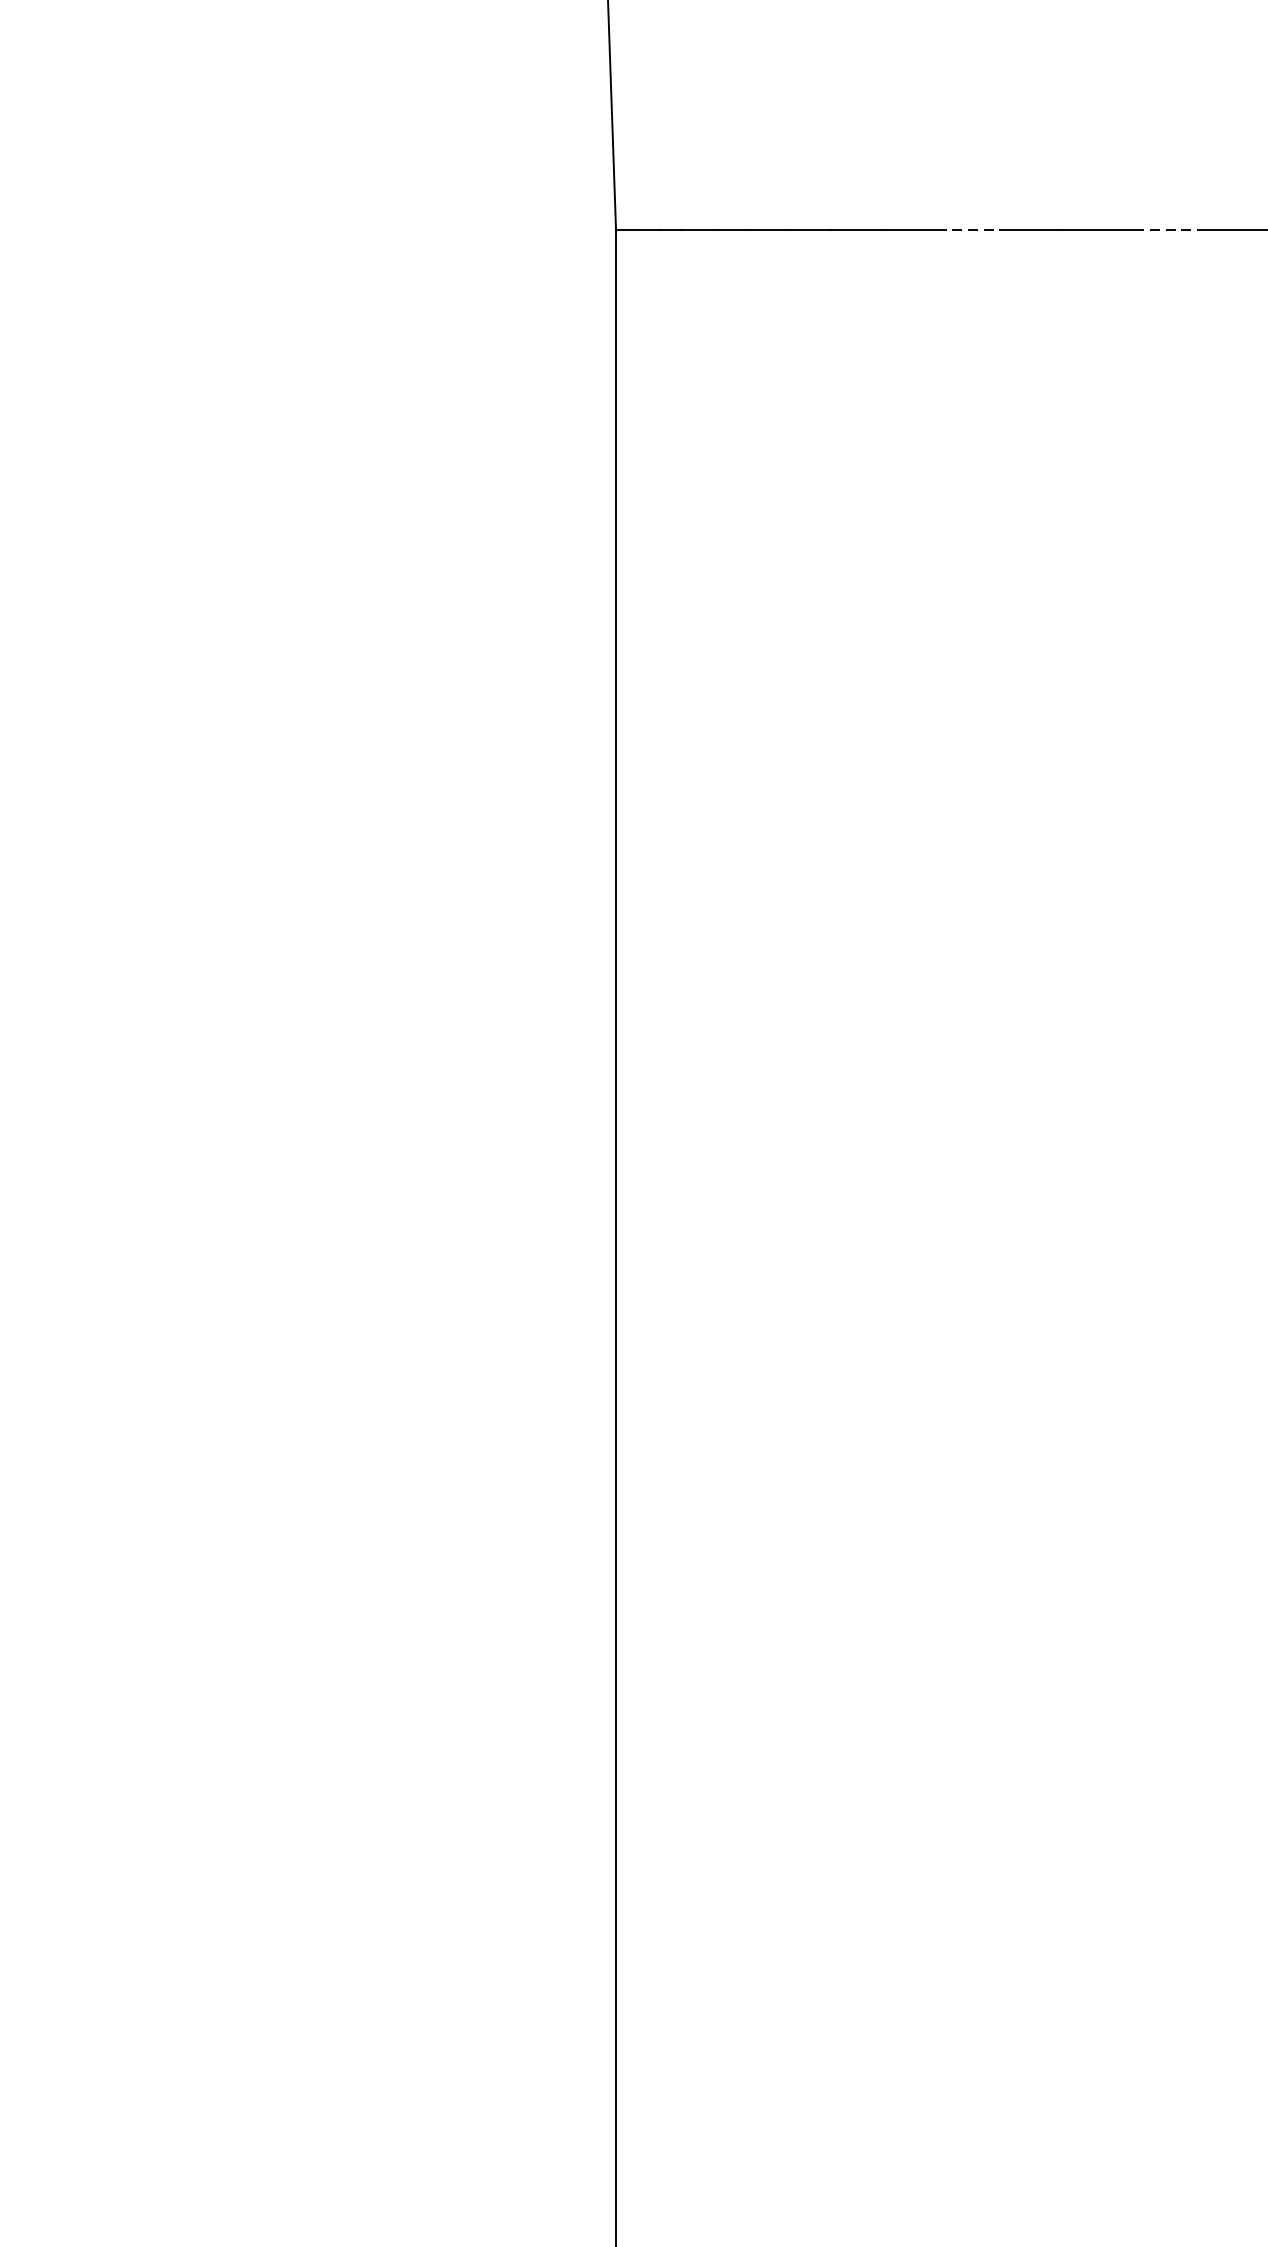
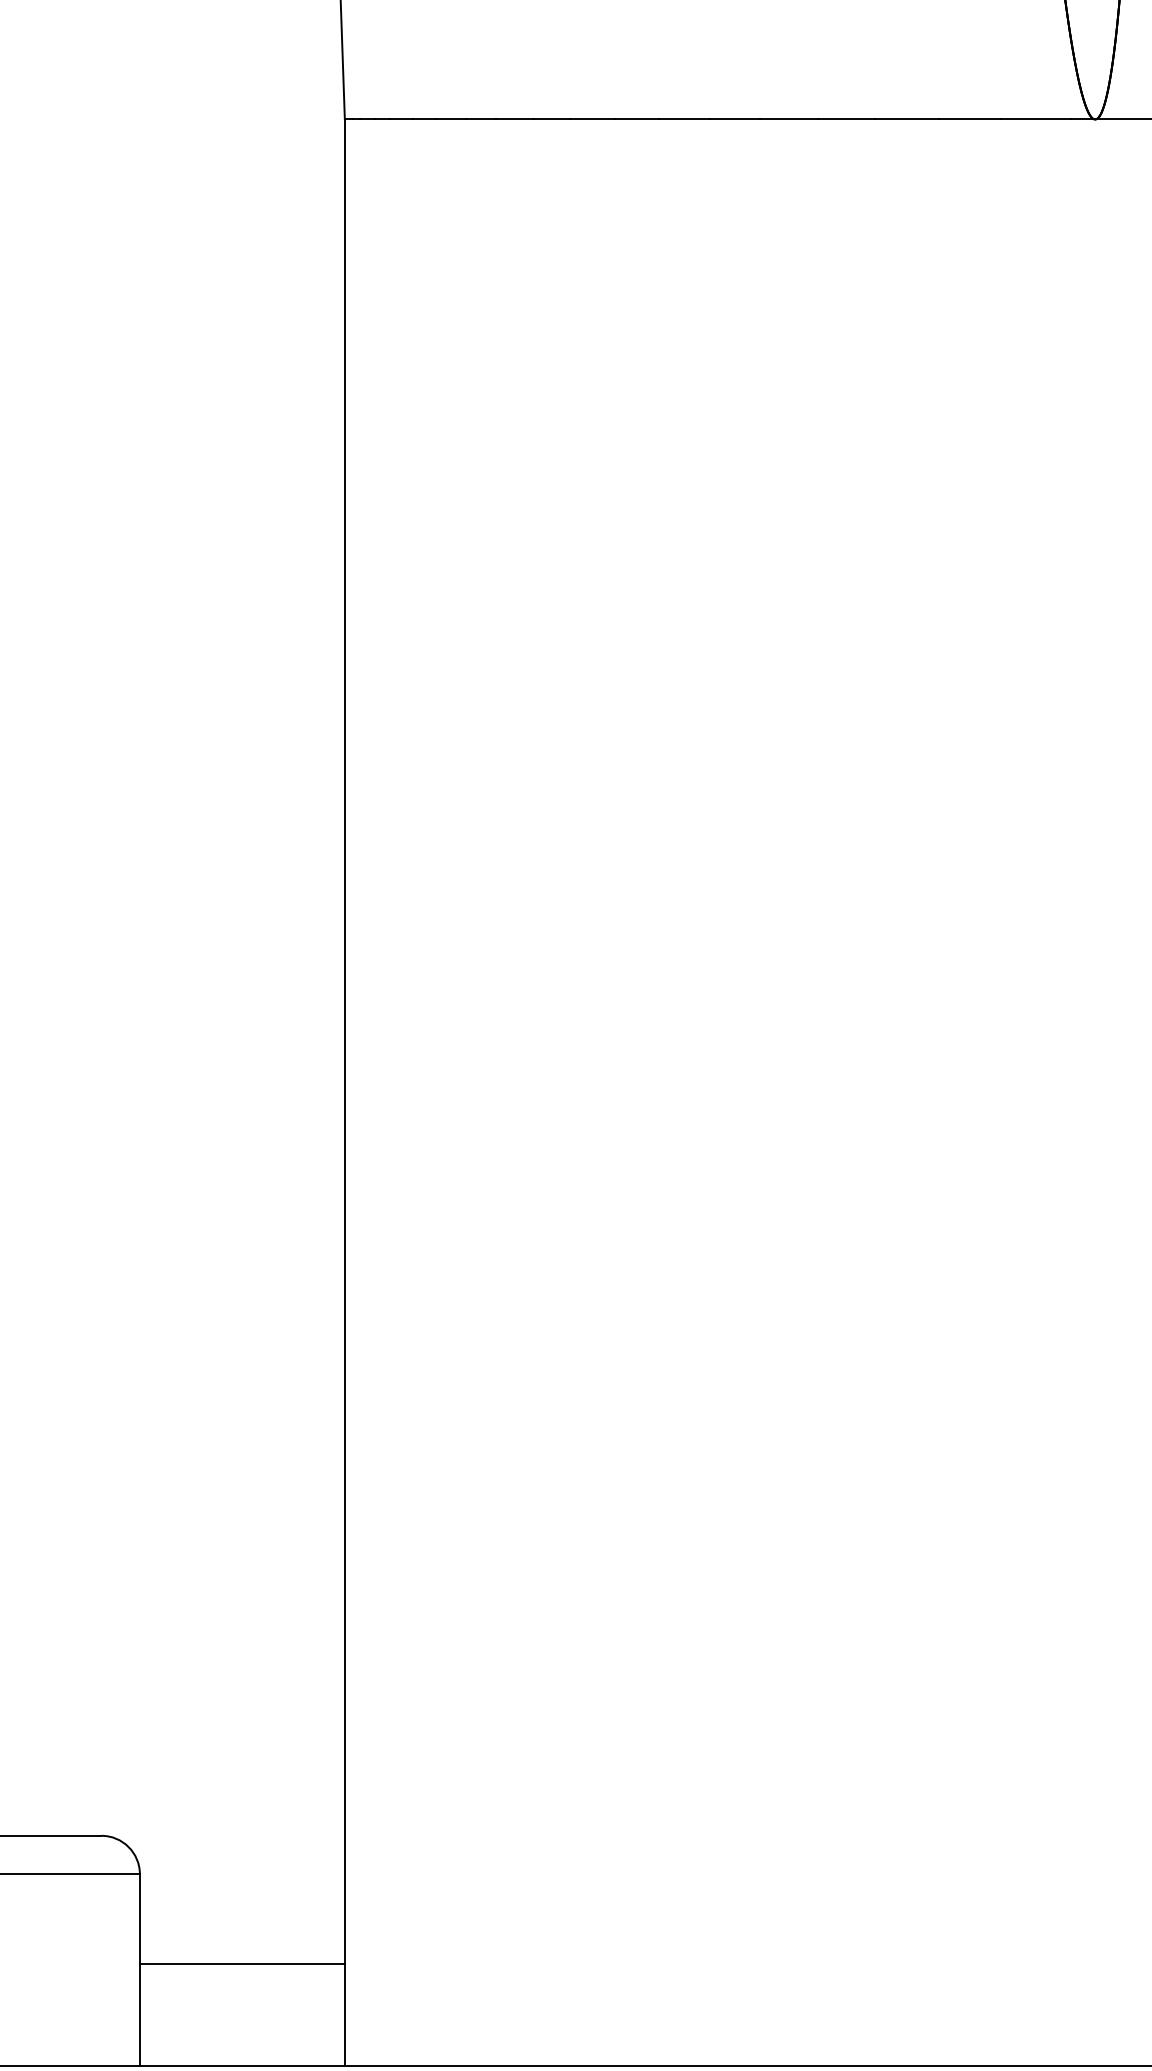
line: (969, 230) -> (593, 119), dashed -> solid
line: (1170, 230) -> (734, 119), dashed -> solid

